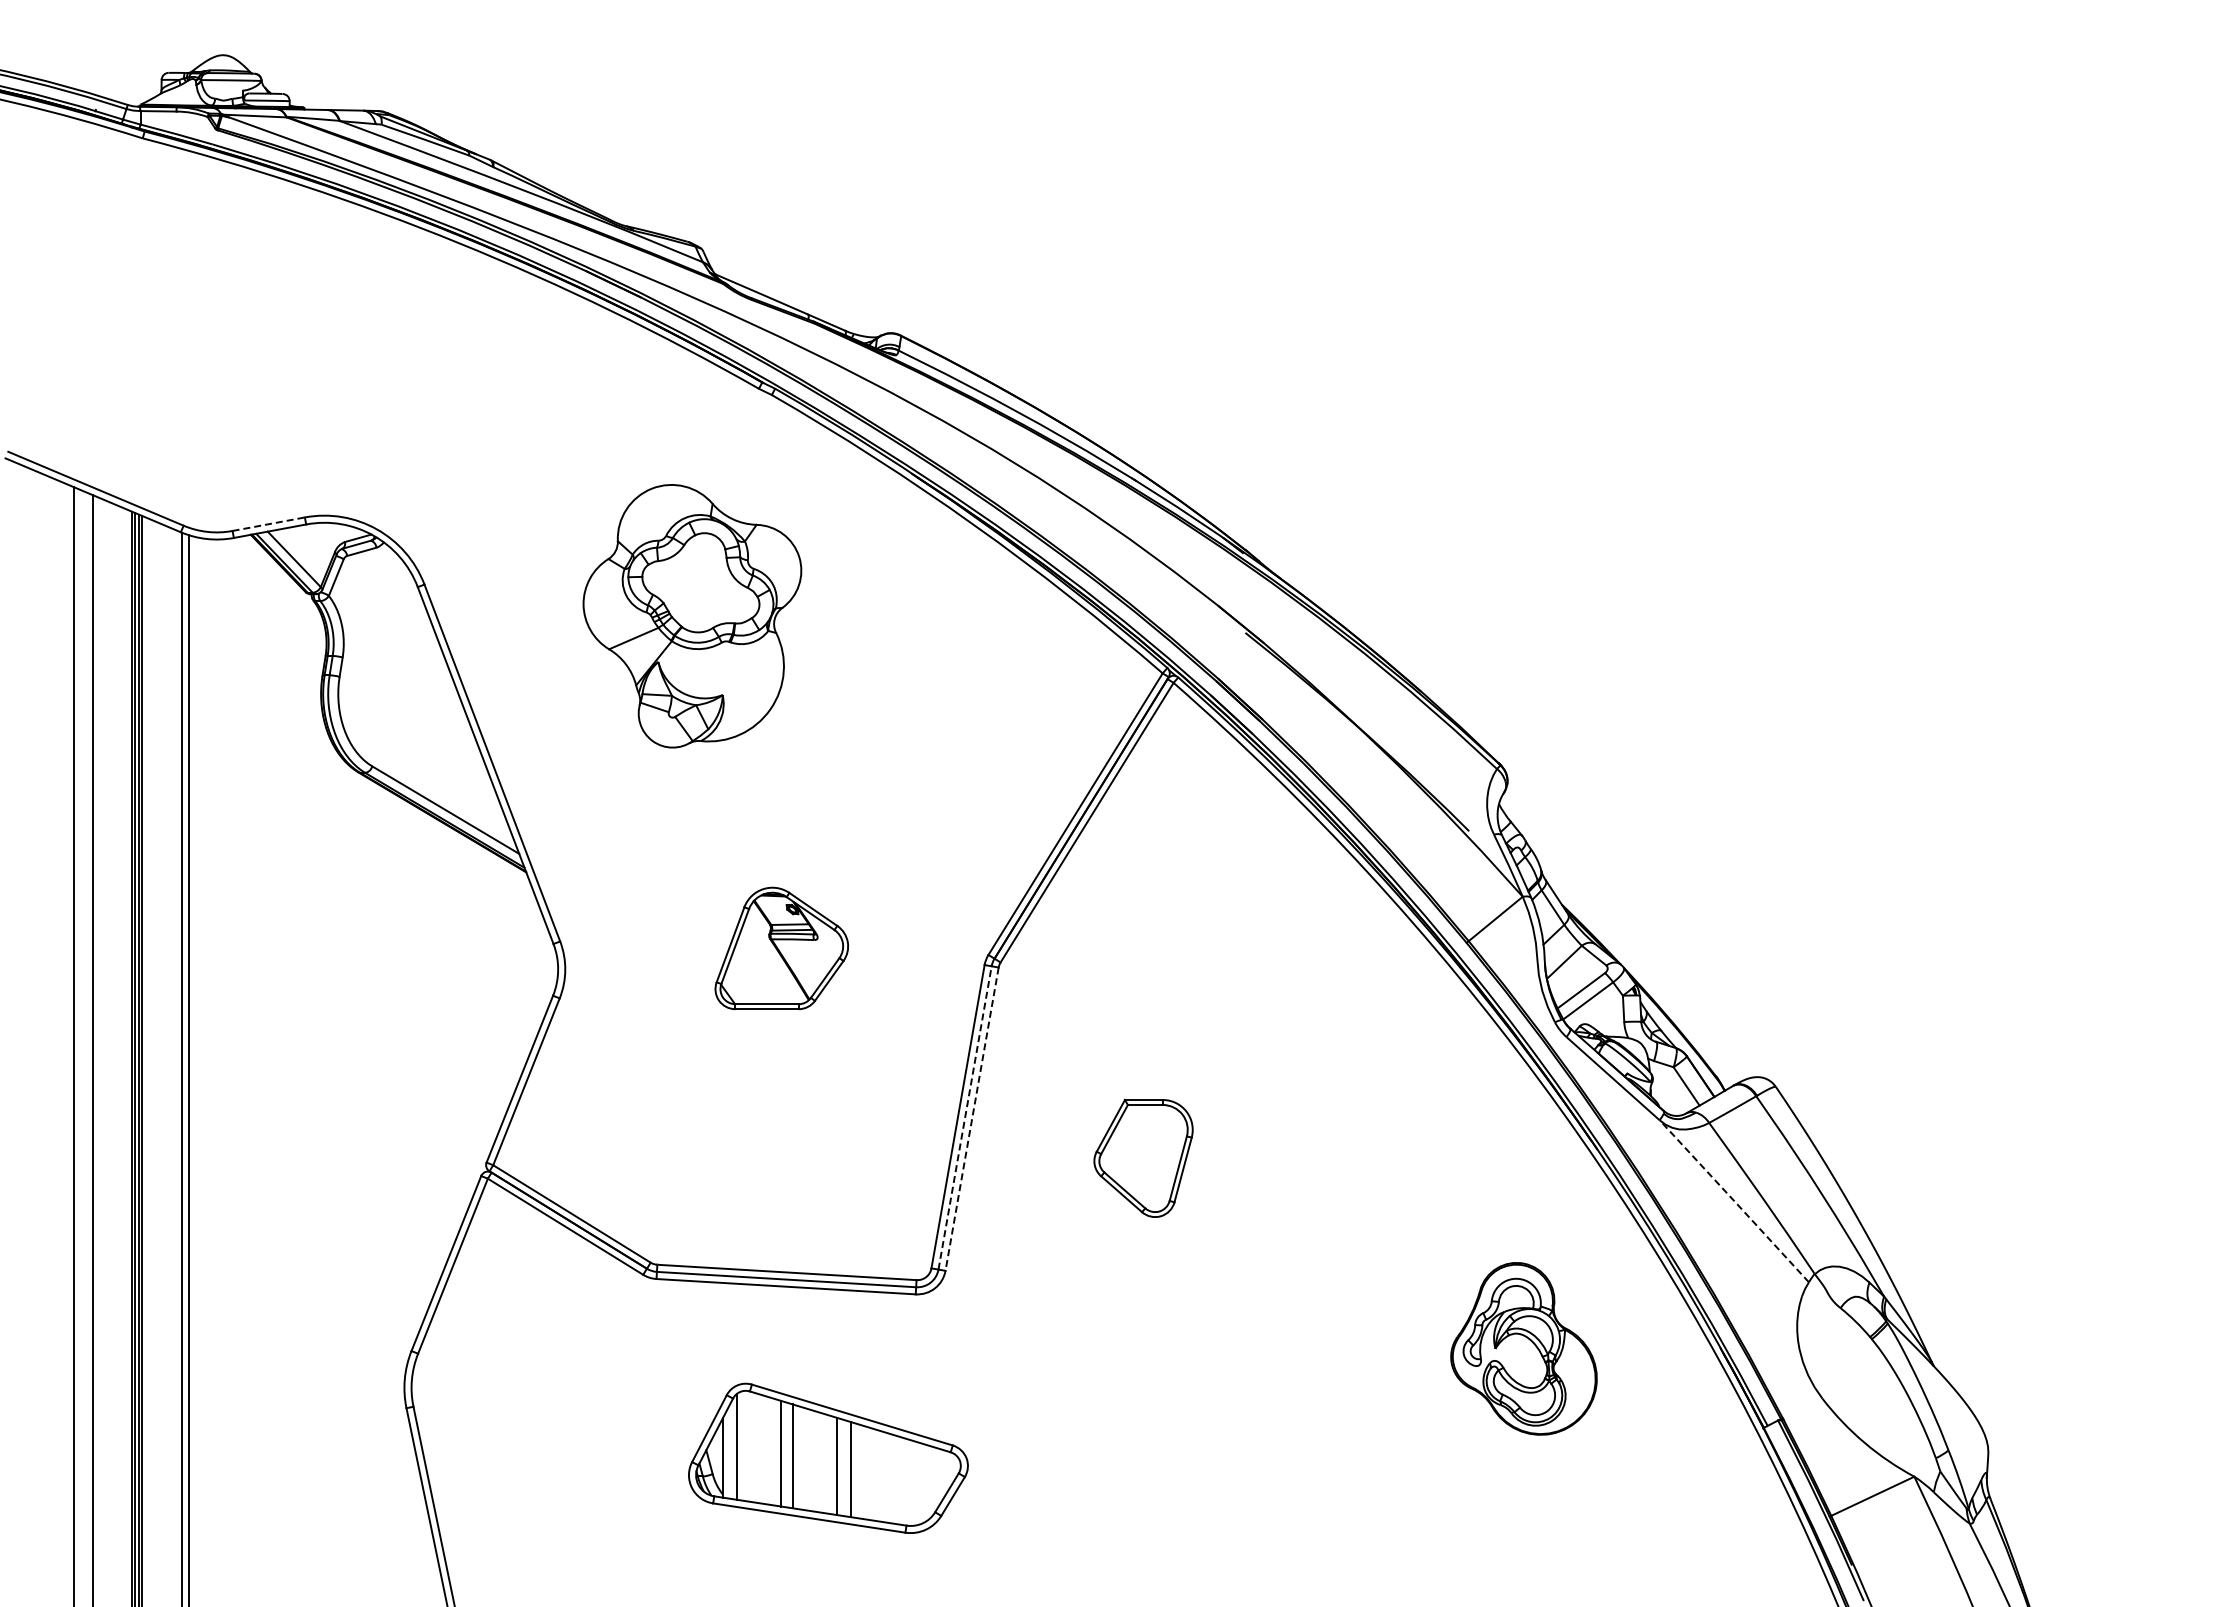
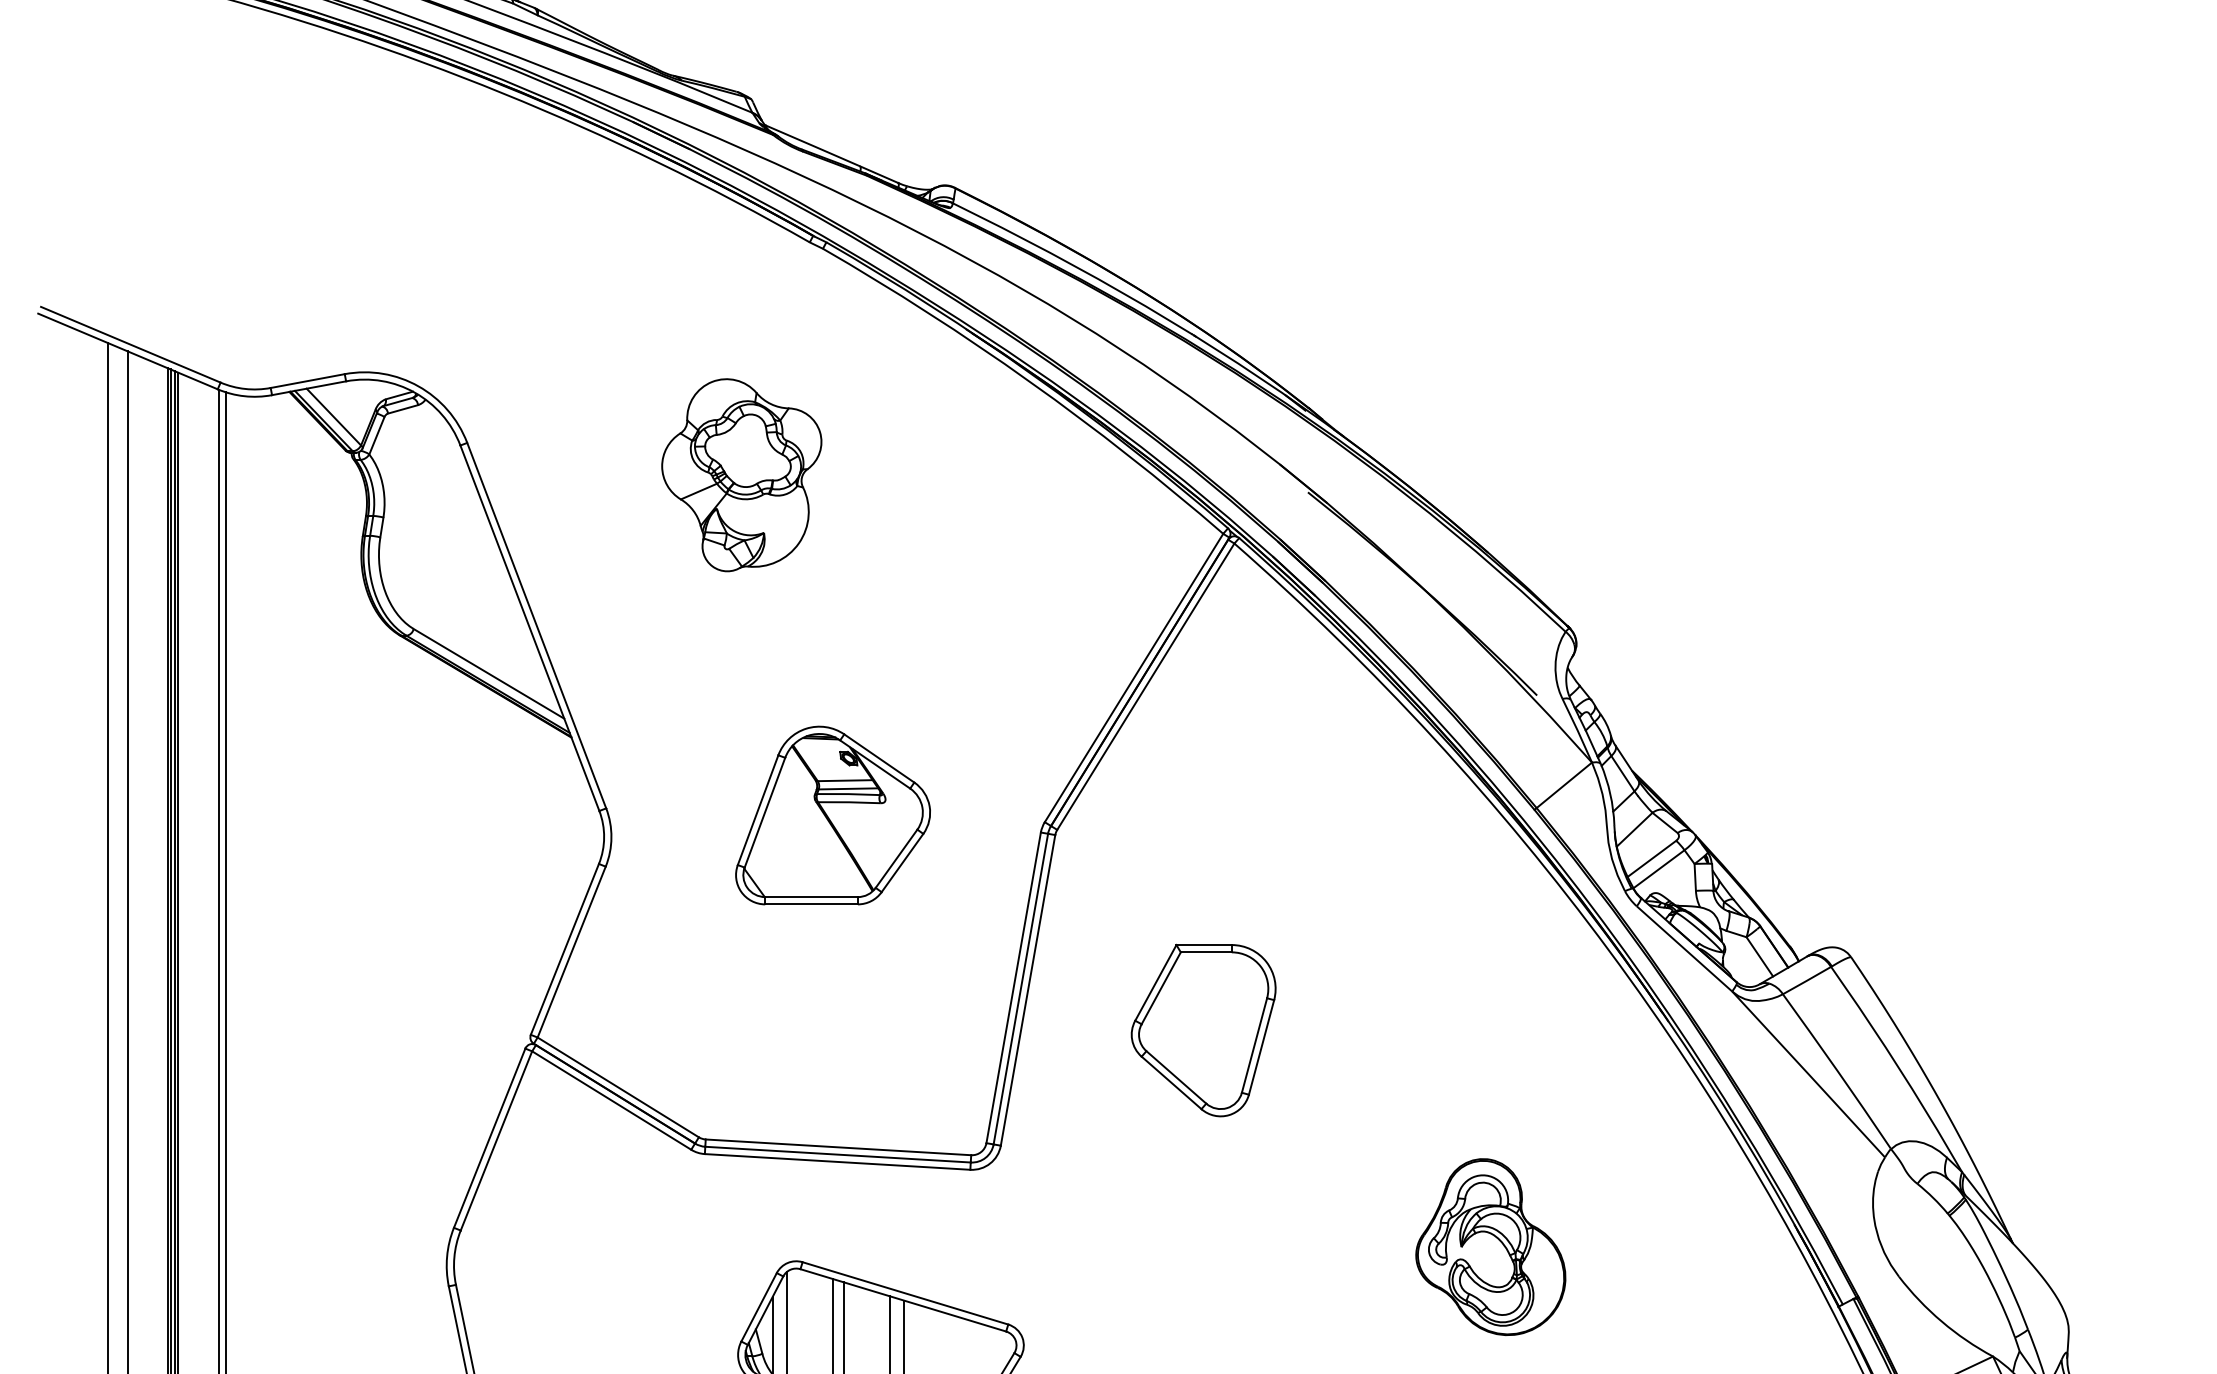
line: (268, 524) -> (307, 381), dashed -> solid
part: (692, 615) -> (741, 474), size x0.71
part: (781, 948) -> (832, 815), size x1.43
line: (965, 1117) -> (1021, 988), dashed -> solid
line: (972, 1119) -> (1028, 990), dashed -> solid
part: (1143, 1158) -> (1203, 1030), size x1.43
line: (1734, 1201) -> (1808, 1074), dashed -> solid
part: (1523, 1348) -> (1490, 1246), moved

